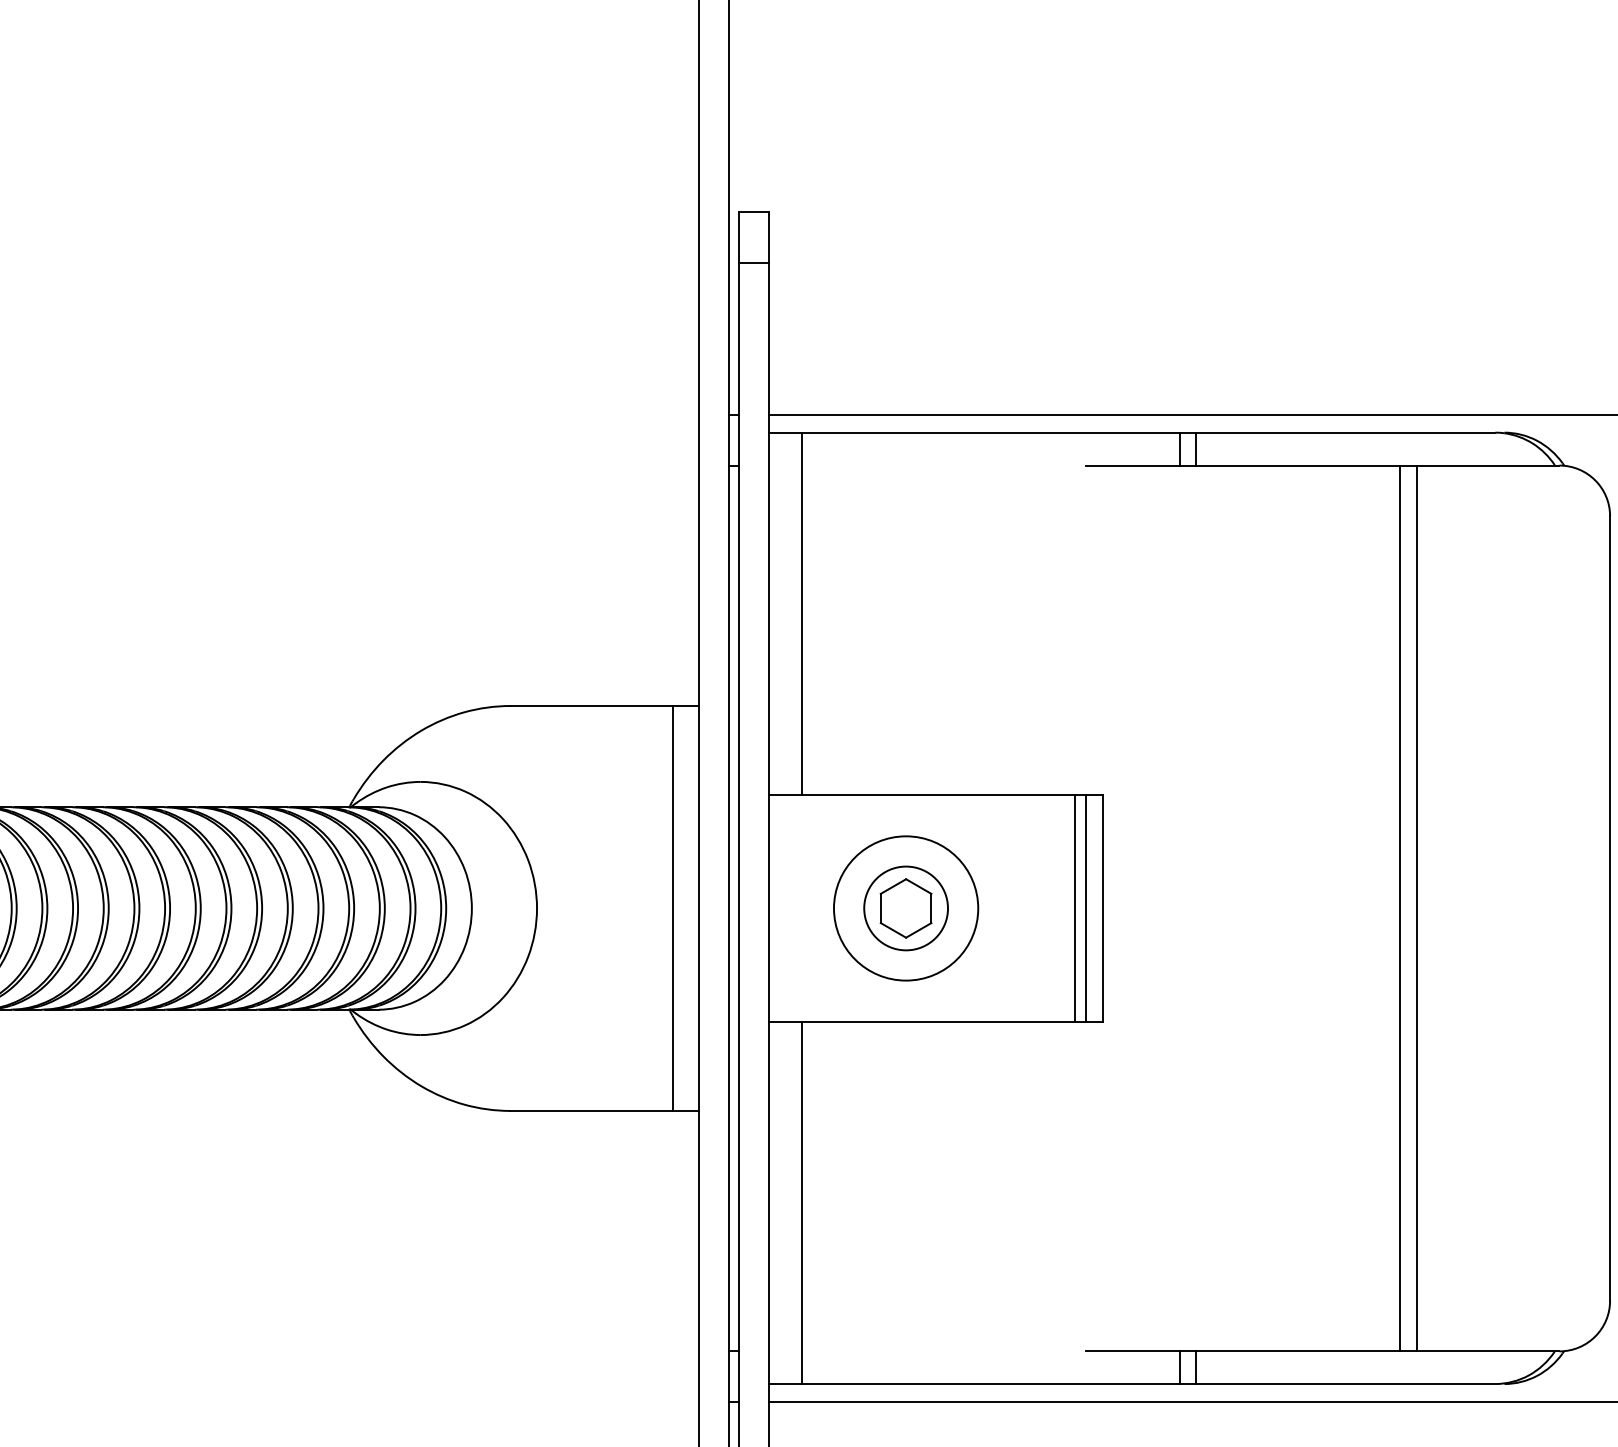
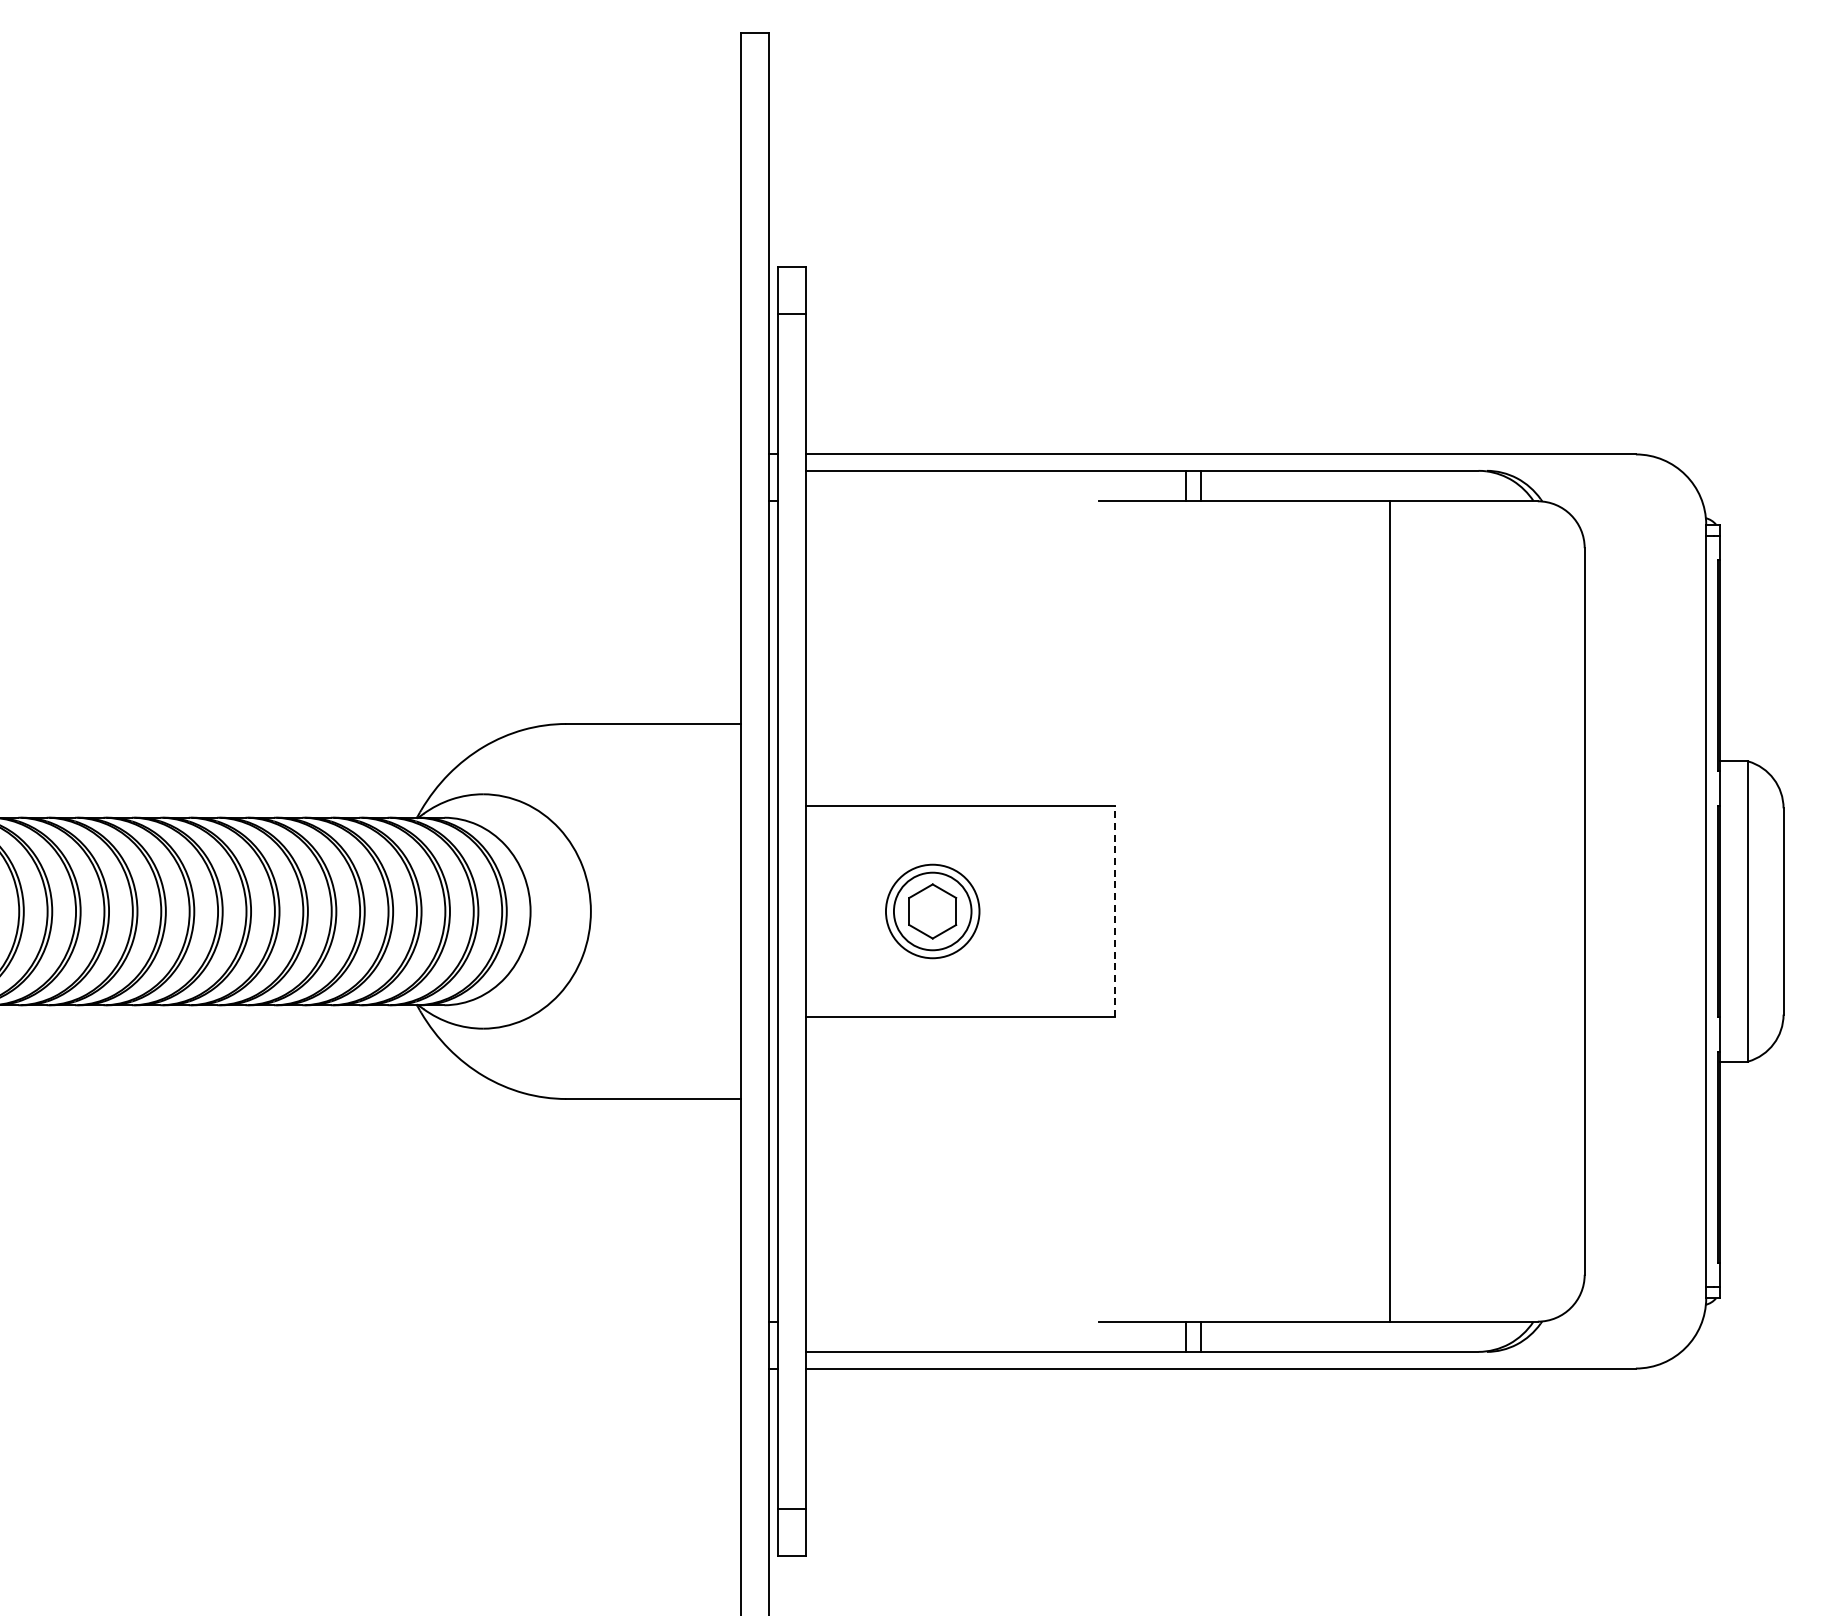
line: (802, 613) -> (836, 638), removed
line: (1103, 907) -> (1115, 910), solid -> dashed
line: (673, 908) -> (717, 911), removed
circle: (905, 908) -> (932, 911), size x0.7
line: (1075, 908) -> (1089, 911), removed
line: (1085, 908) -> (1098, 911), removed
line: (1416, 908) -> (1405, 911), removed
line: (802, 1202) -> (836, 1183), removed

